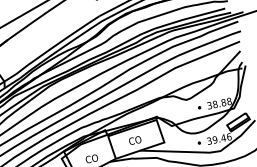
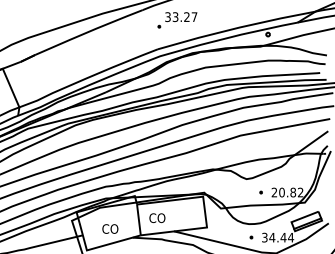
text: (219, 103) -> (287, 192), 38.88 -> 20.82
text: (221, 138) -> (281, 237), 39.46 -> 34.44
text: (135, 140) -> (157, 218), moved

